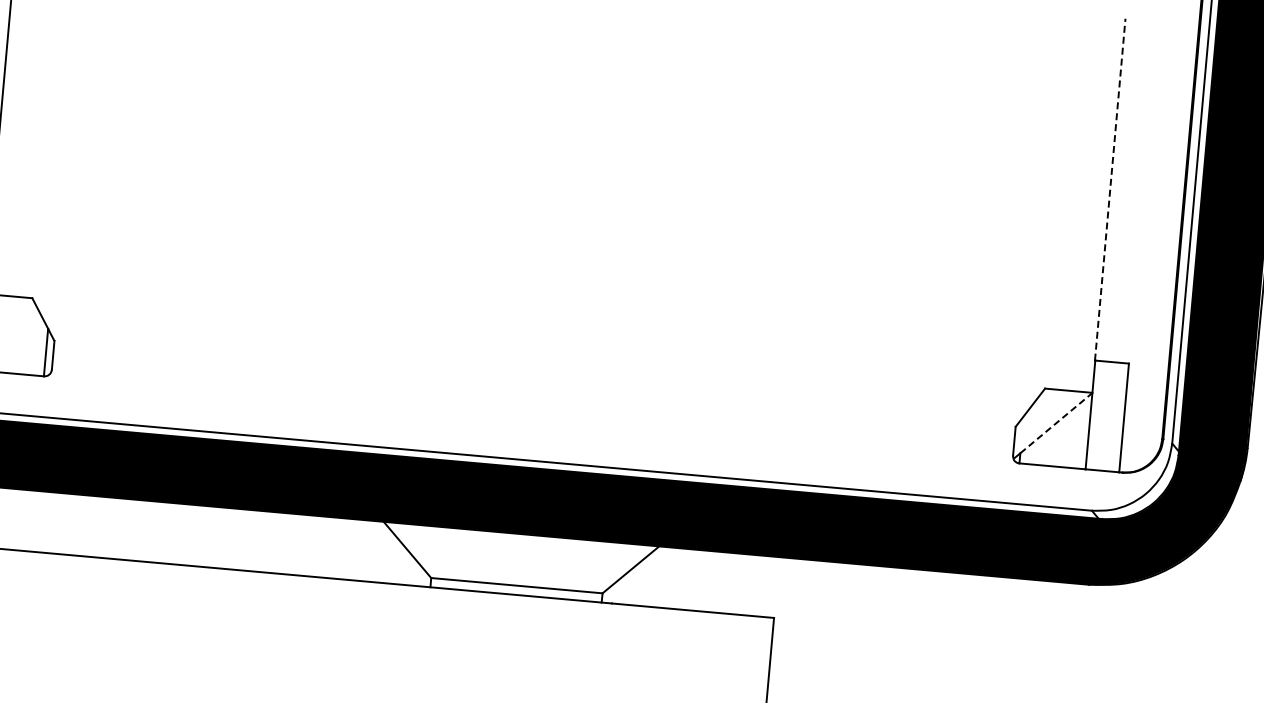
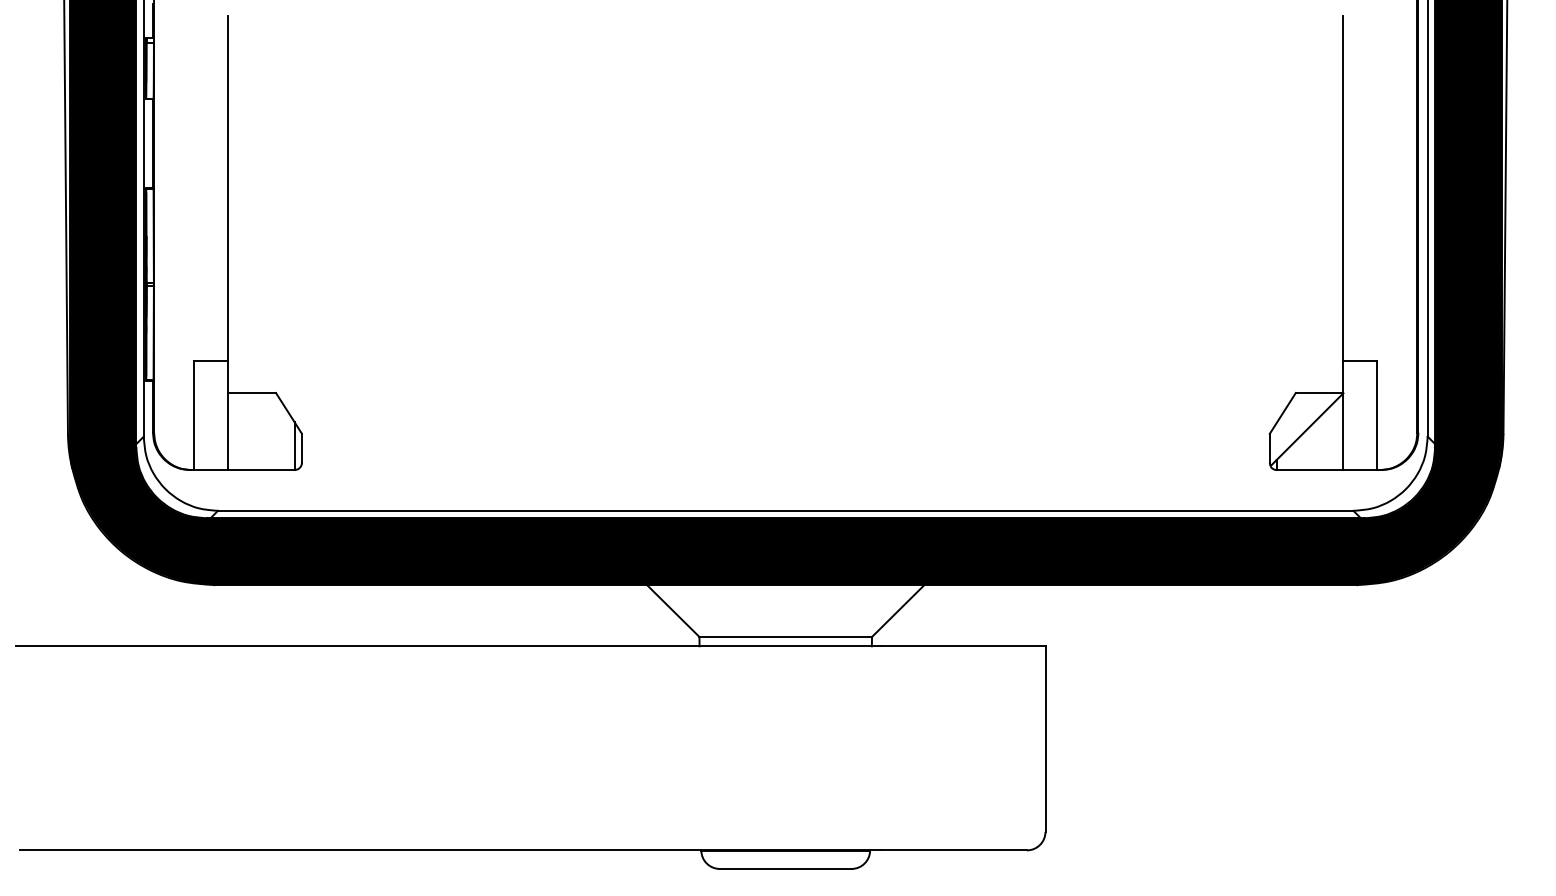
line: (1110, 189) -> (1343, 188), dashed -> solid
line: (1056, 423) -> (1310, 426), dashed -> solid

